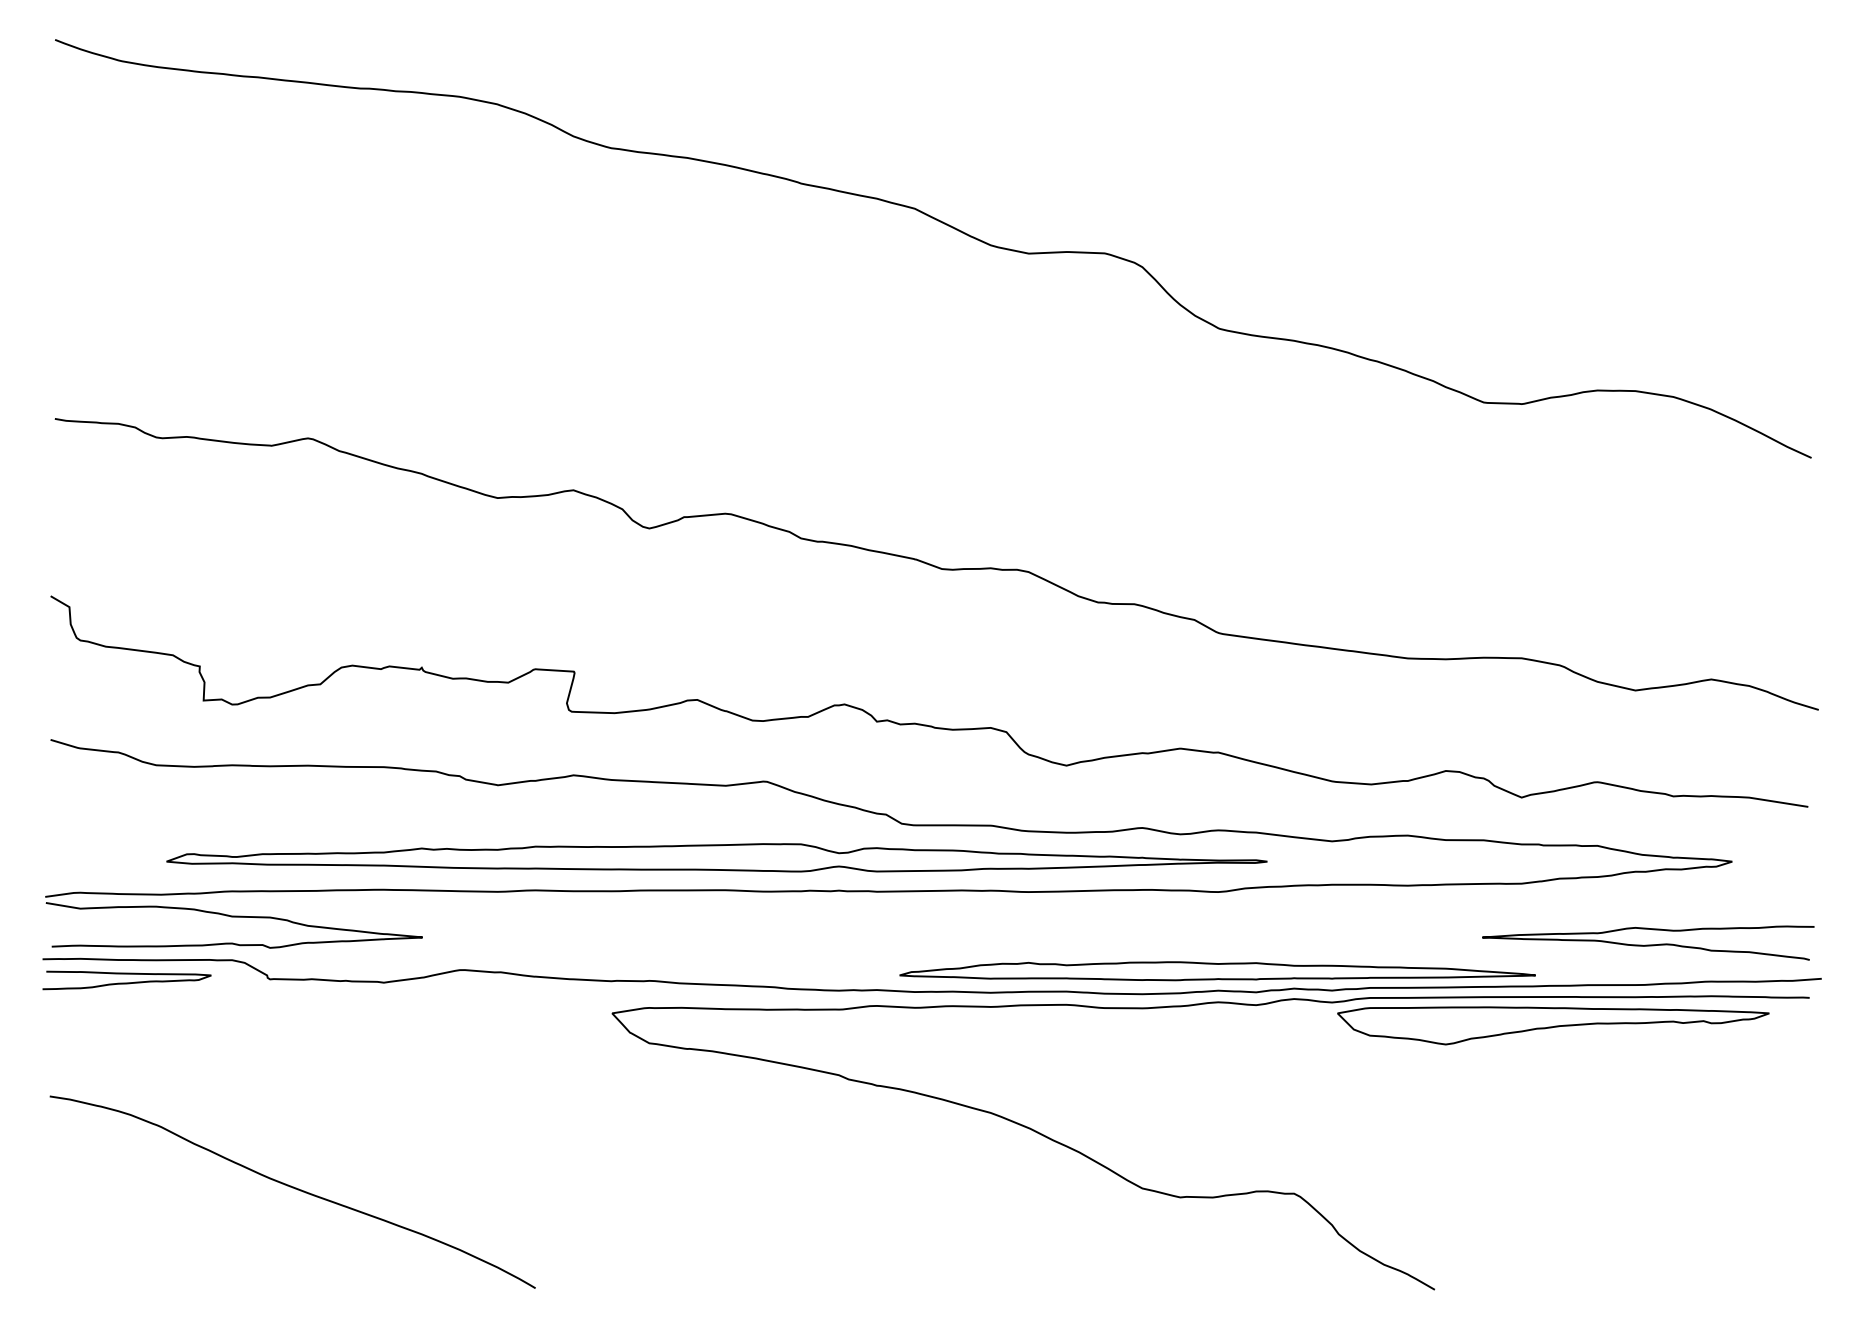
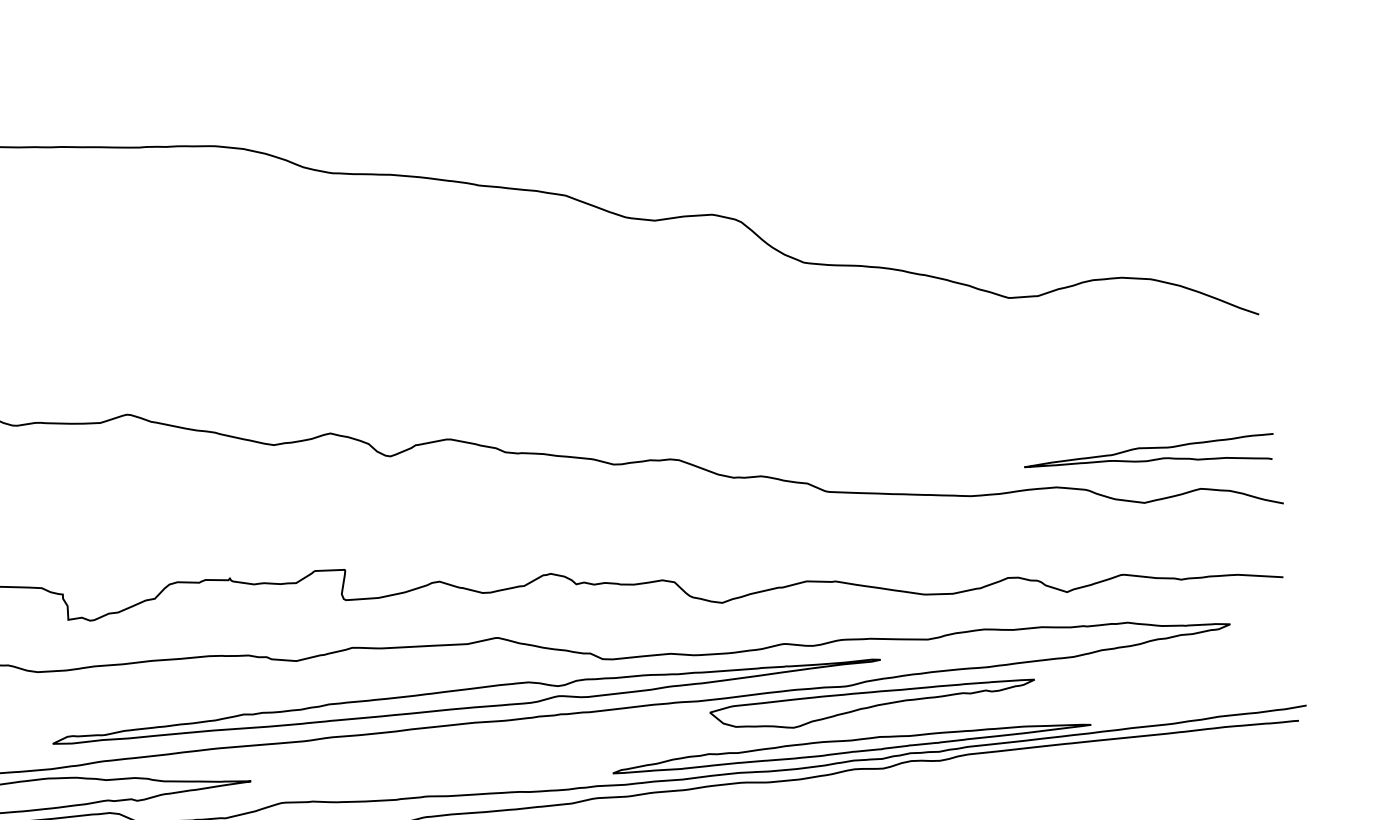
curve: (1648, 944) -> (1150, 459), moved
part: (1553, 1025) -> (873, 705), moved

